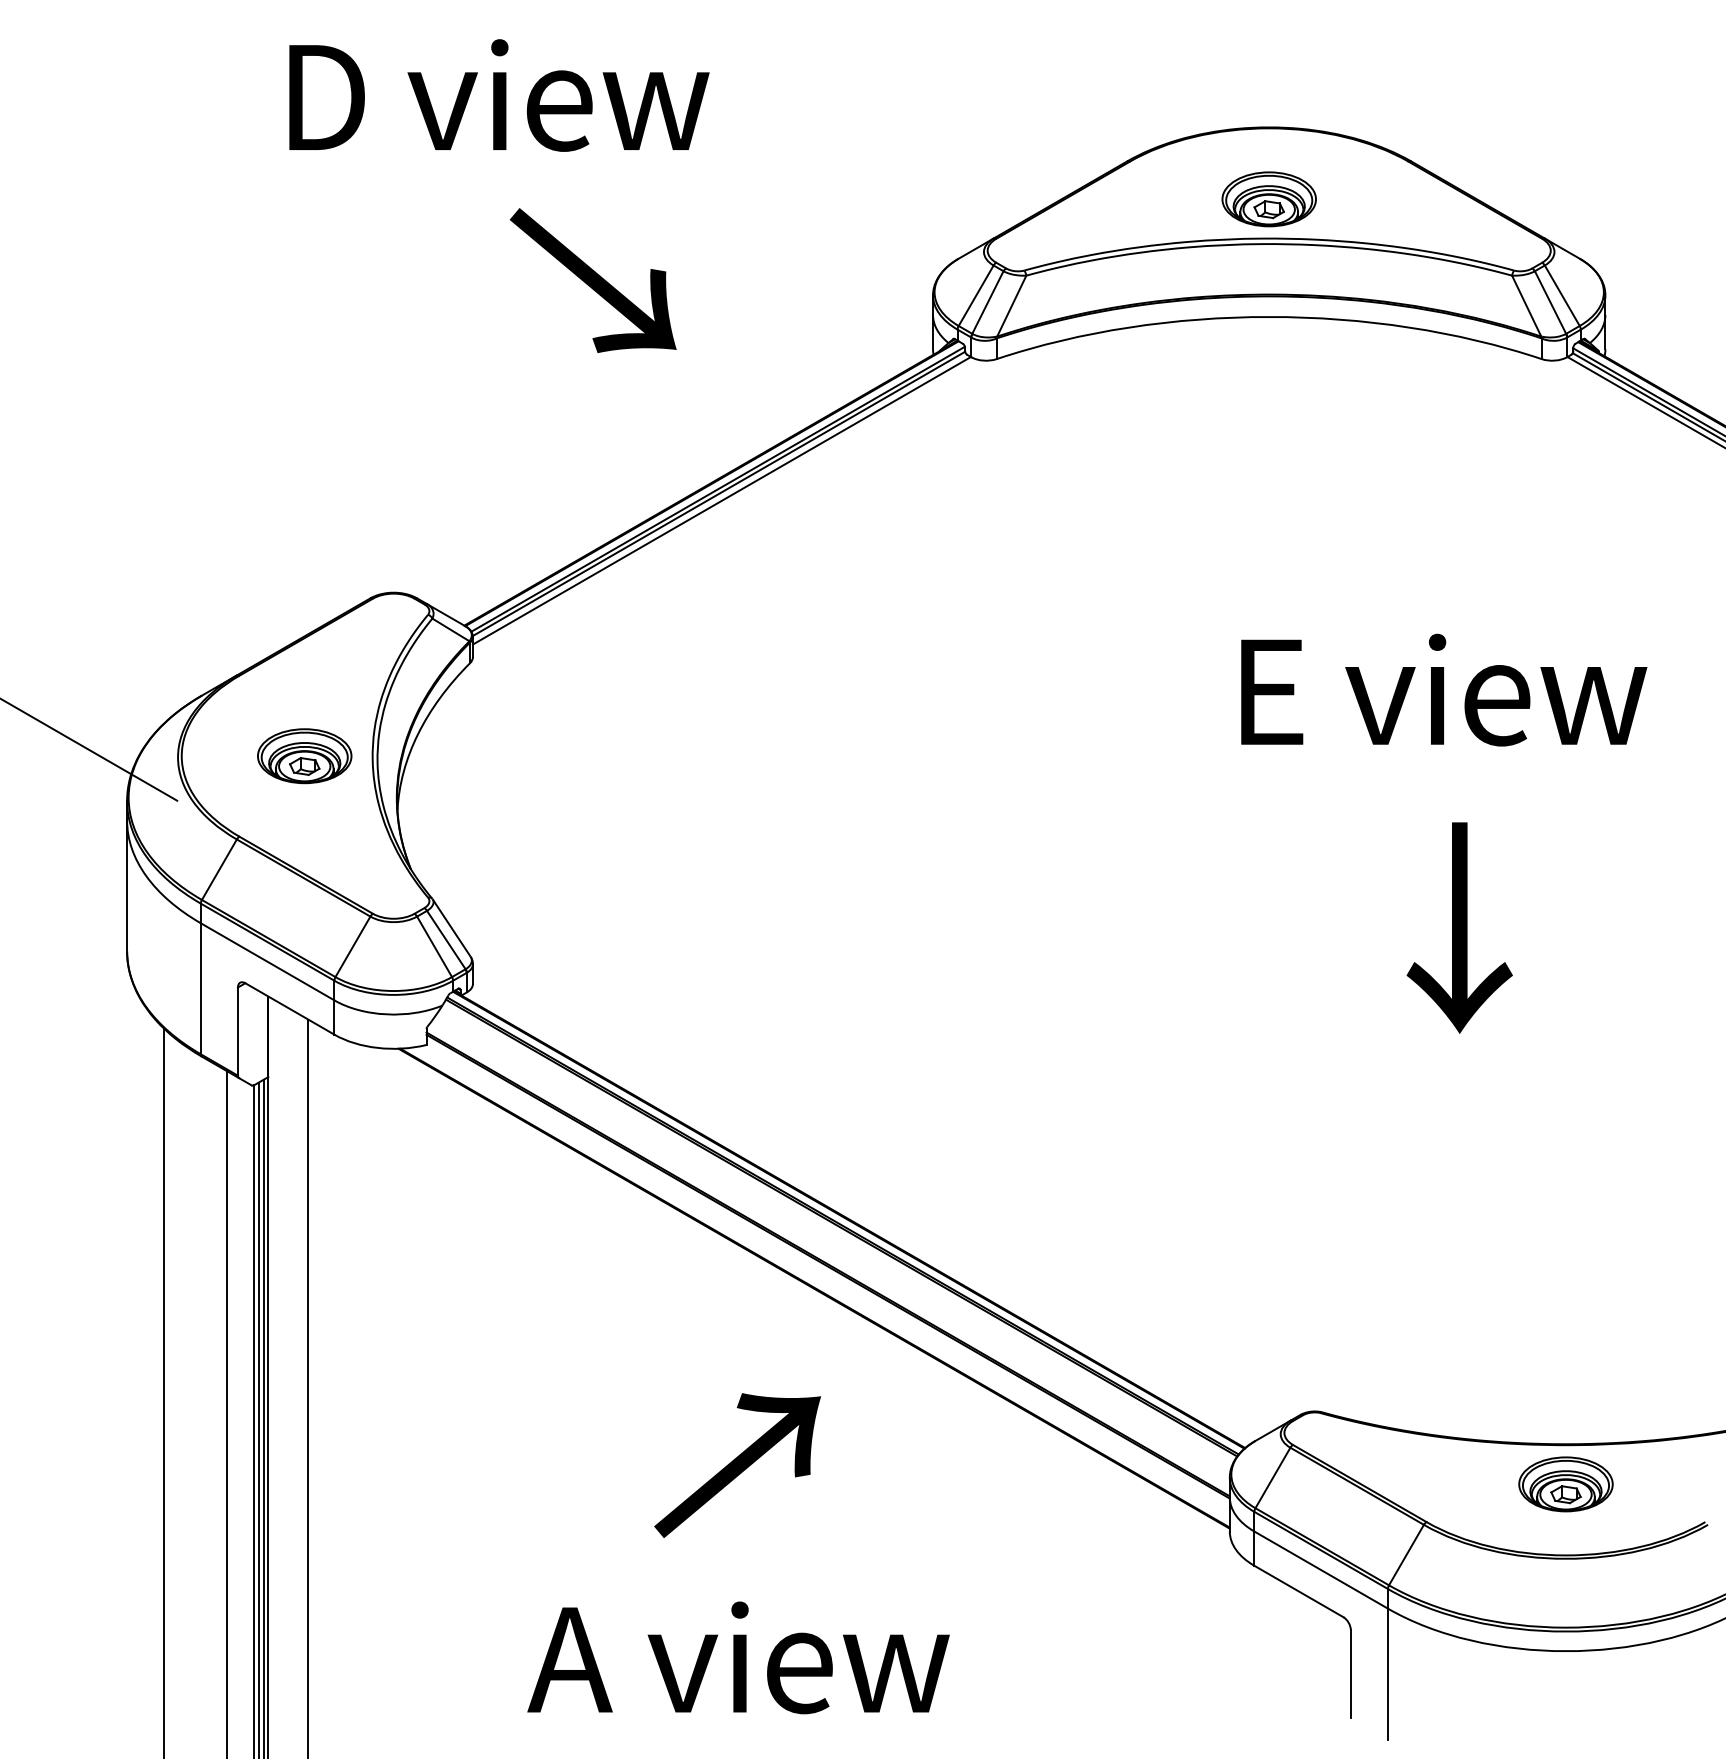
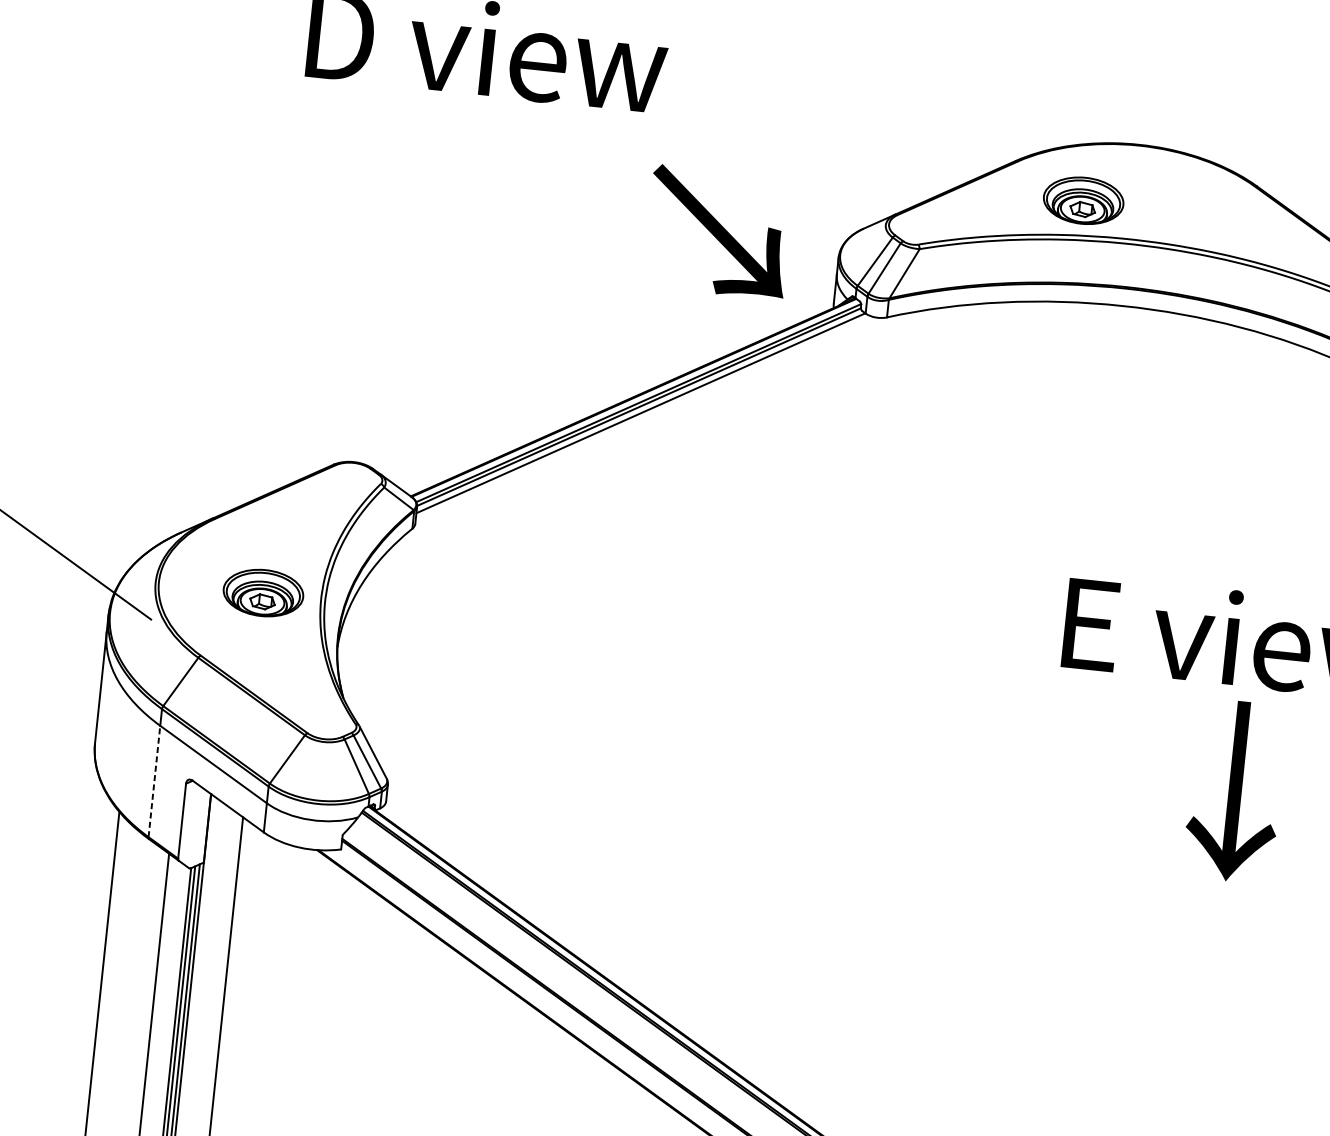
part: (1268, 199) -> (1083, 200), moved
text: (592, 280) -> (717, 232), moved
text: (1459, 927) -> (1234, 790), moved
line: (200, 988) -> (154, 781), solid -> dashed

